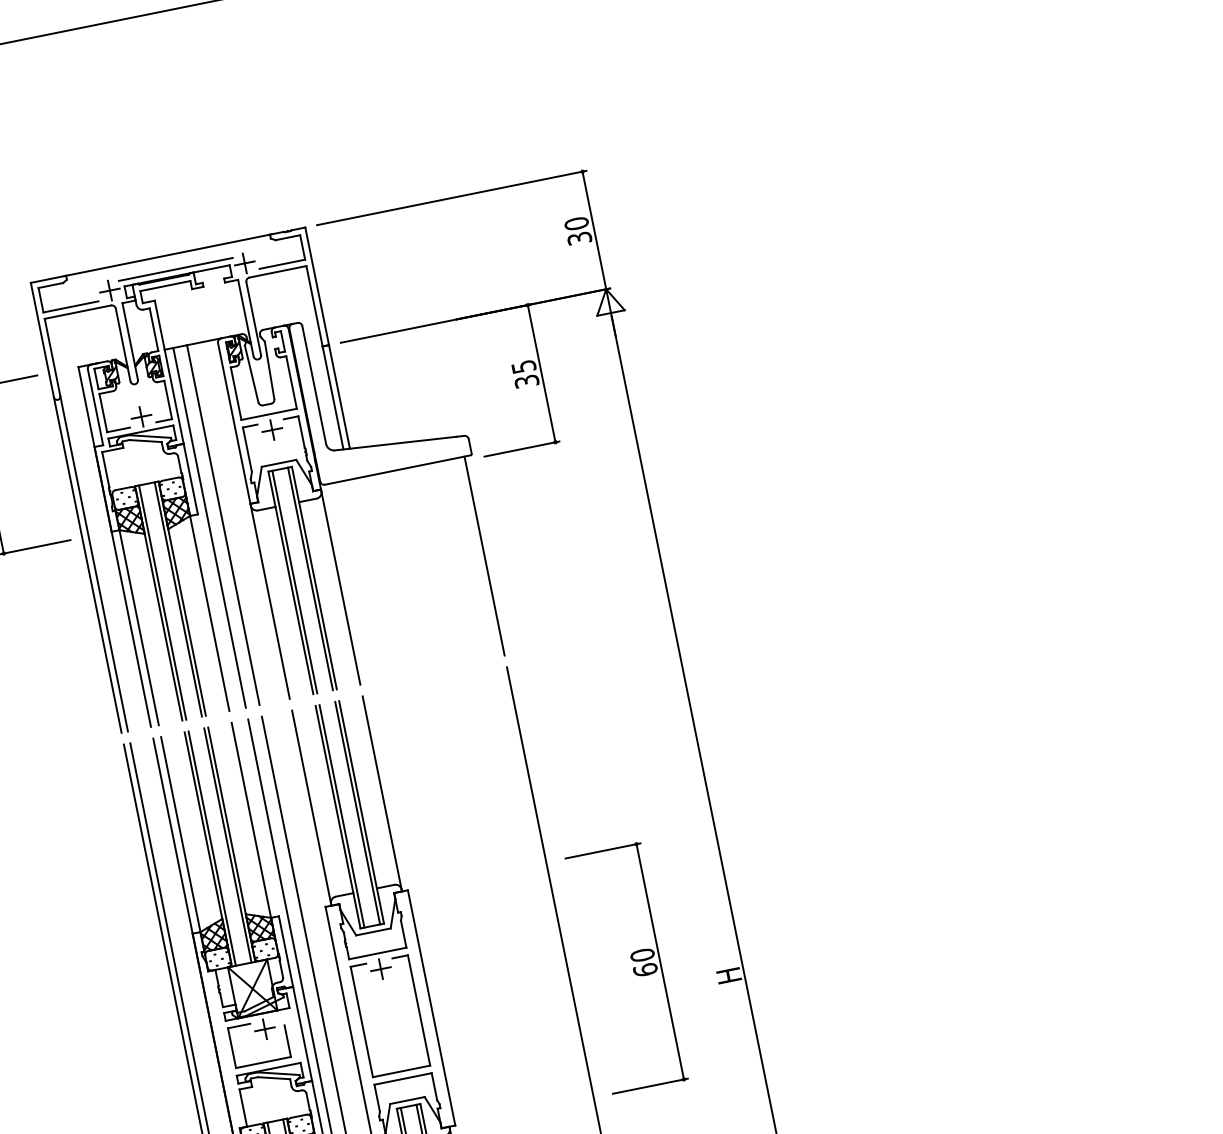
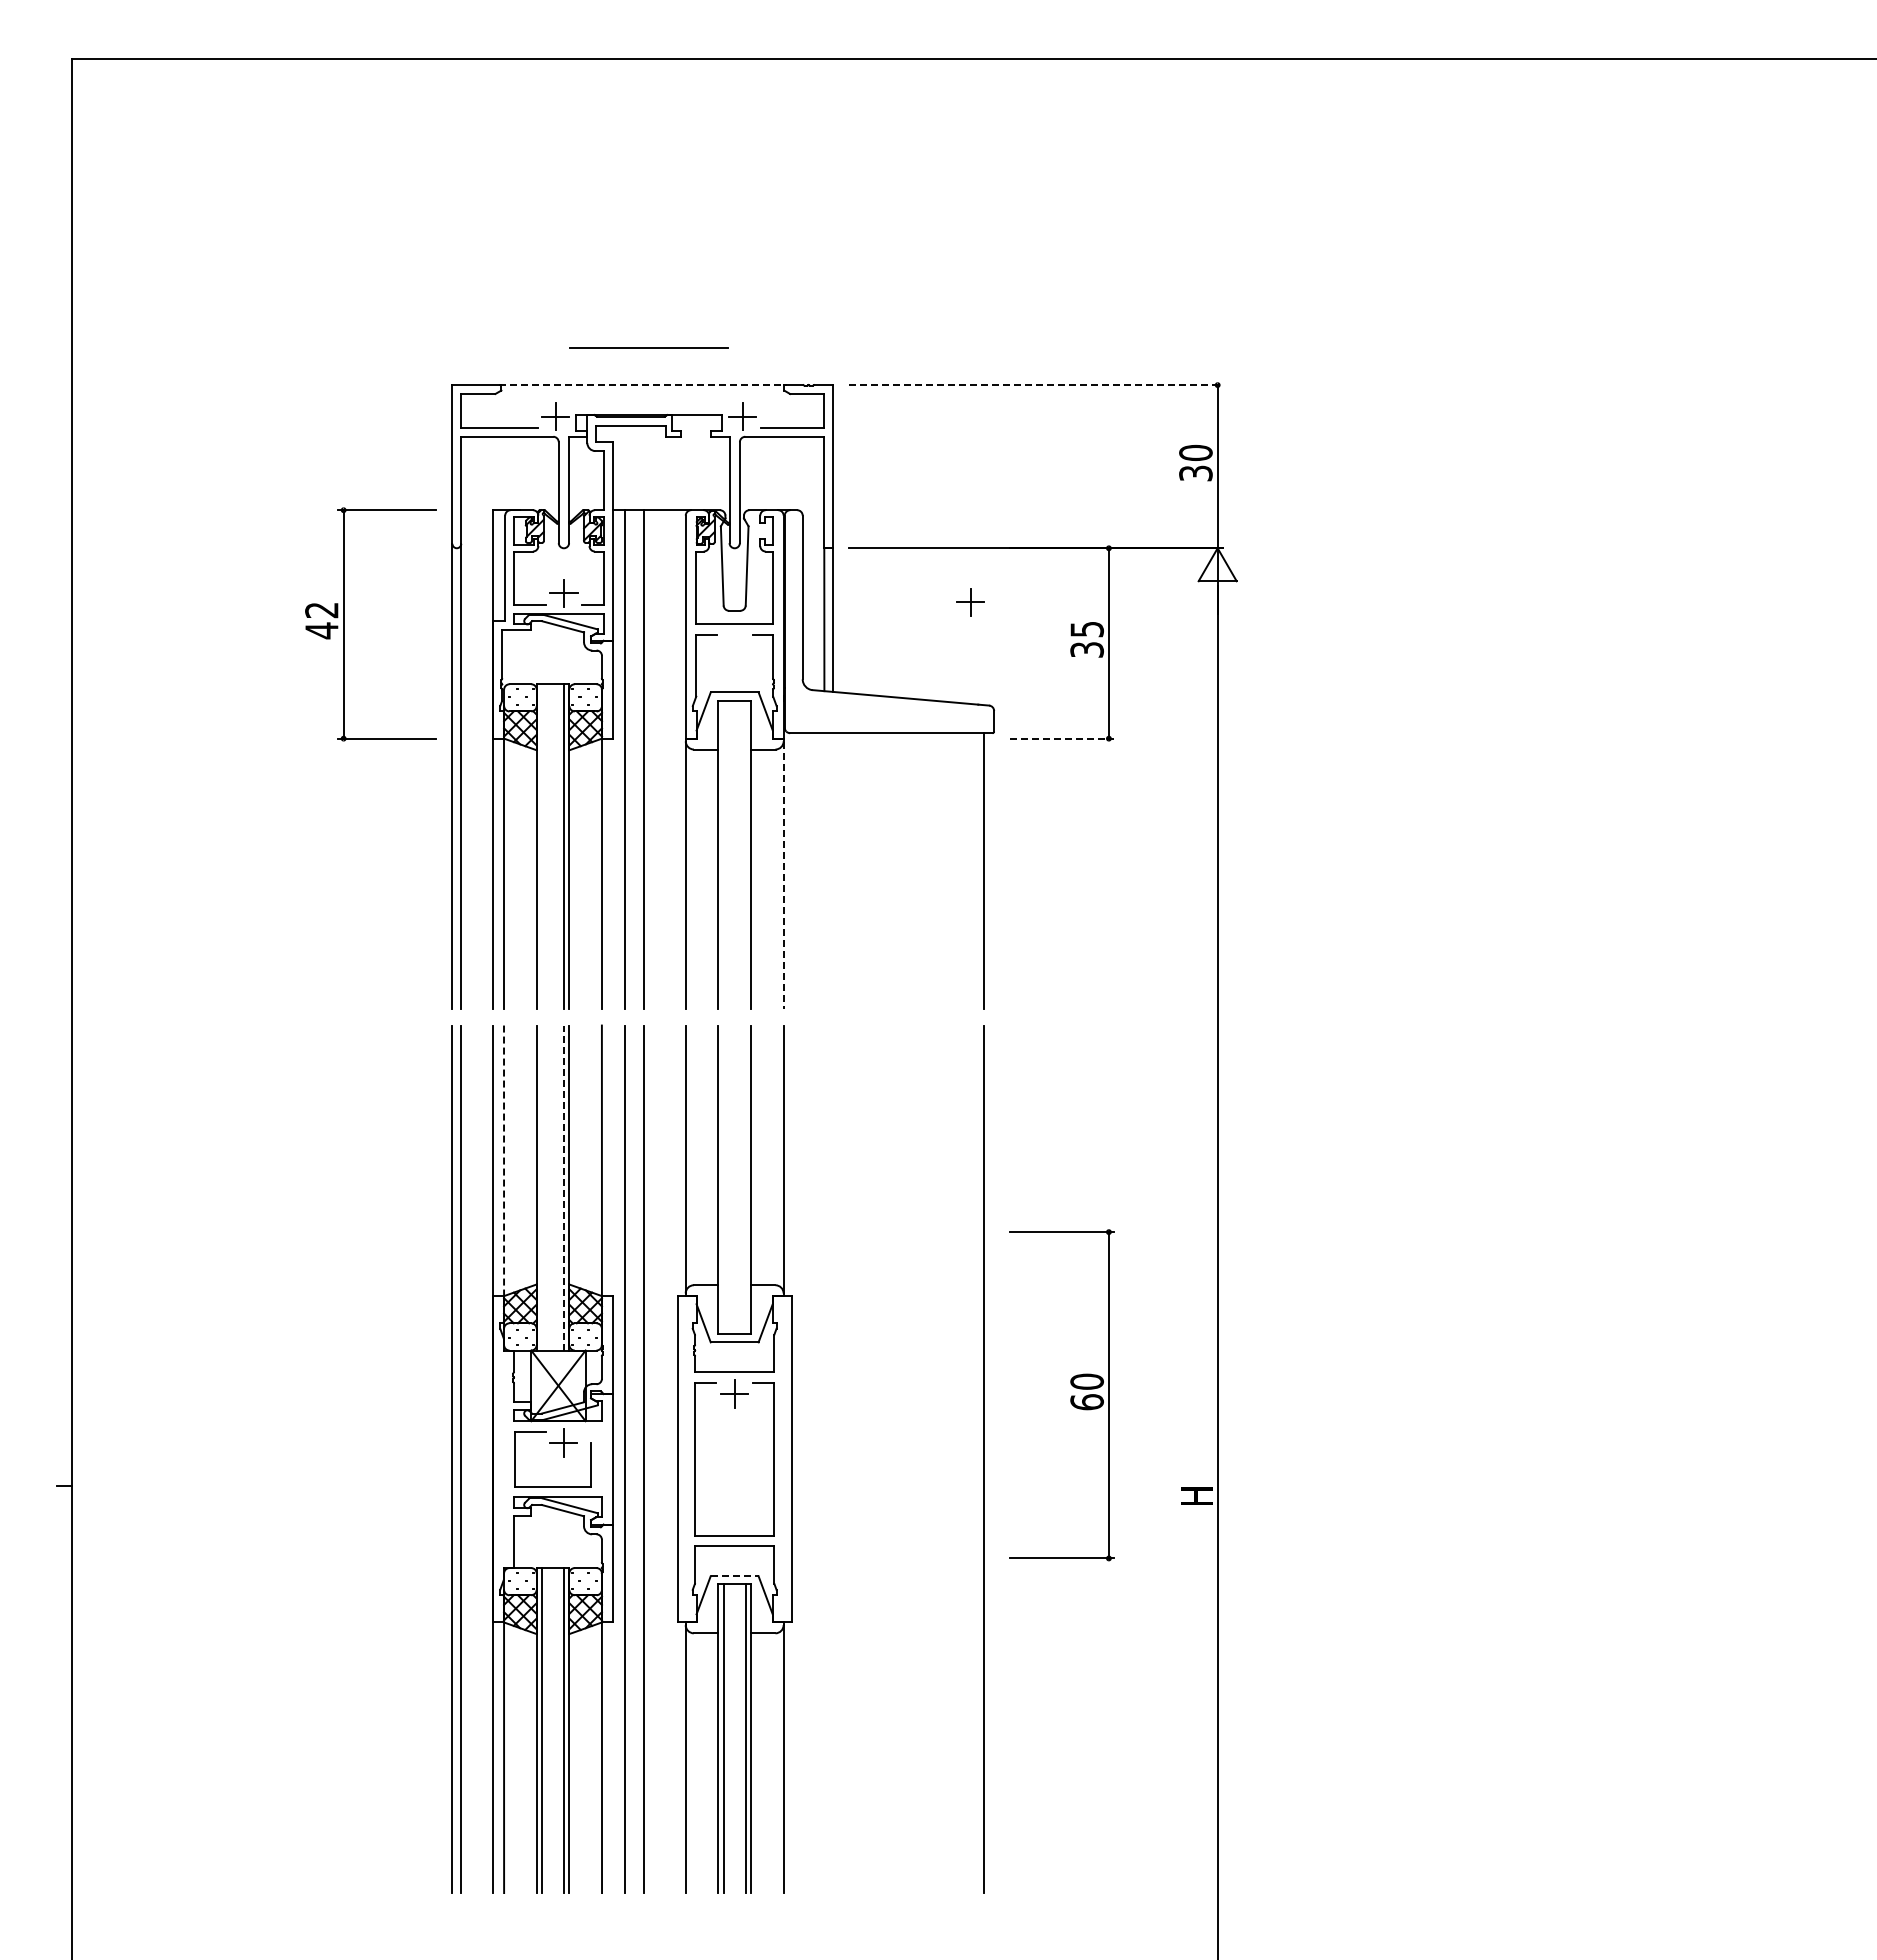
line: (451, 198) -> (1036, 385), solid -> dashed
line: (168, 255) -> (643, 385), solid -> dashed
line: (175, 269) -> (648, 347), moved
part: (272, 430) -> (970, 602), moved
line: (522, 448) -> (1062, 738), solid -> dashed
line: (310, 578) -> (745, 854), removed
line: (294, 581) -> (723, 854), removed
line: (340, 588) -> (783, 875), solid -> dashed
line: (162, 602) -> (542, 846), removed
line: (357, 812) -> (745, 1179), removed
line: (341, 816) -> (723, 1179), removed
line: (181, 835) -> (504, 1162), solid -> dashed
line: (227, 845) -> (563, 1187), solid -> dashed
line: (212, 848) -> (542, 1187), removed
part: (632, 969) -> (1070, 1397), moved
line: (407, 1100) -> (734, 1576), solid -> dashed

